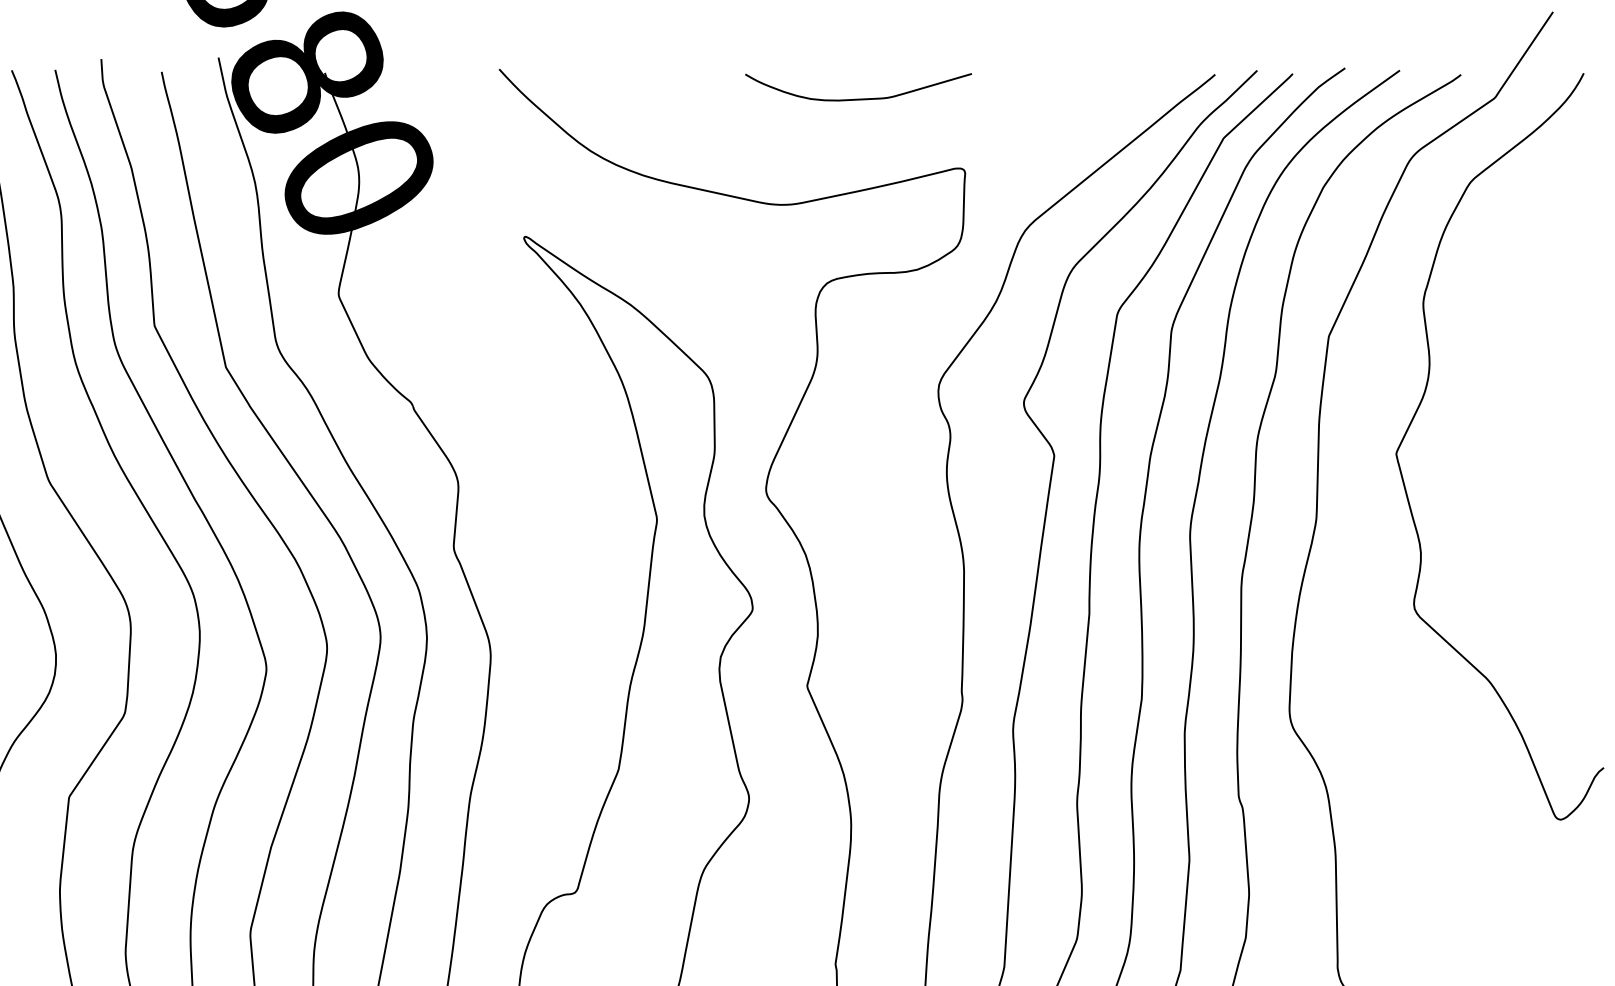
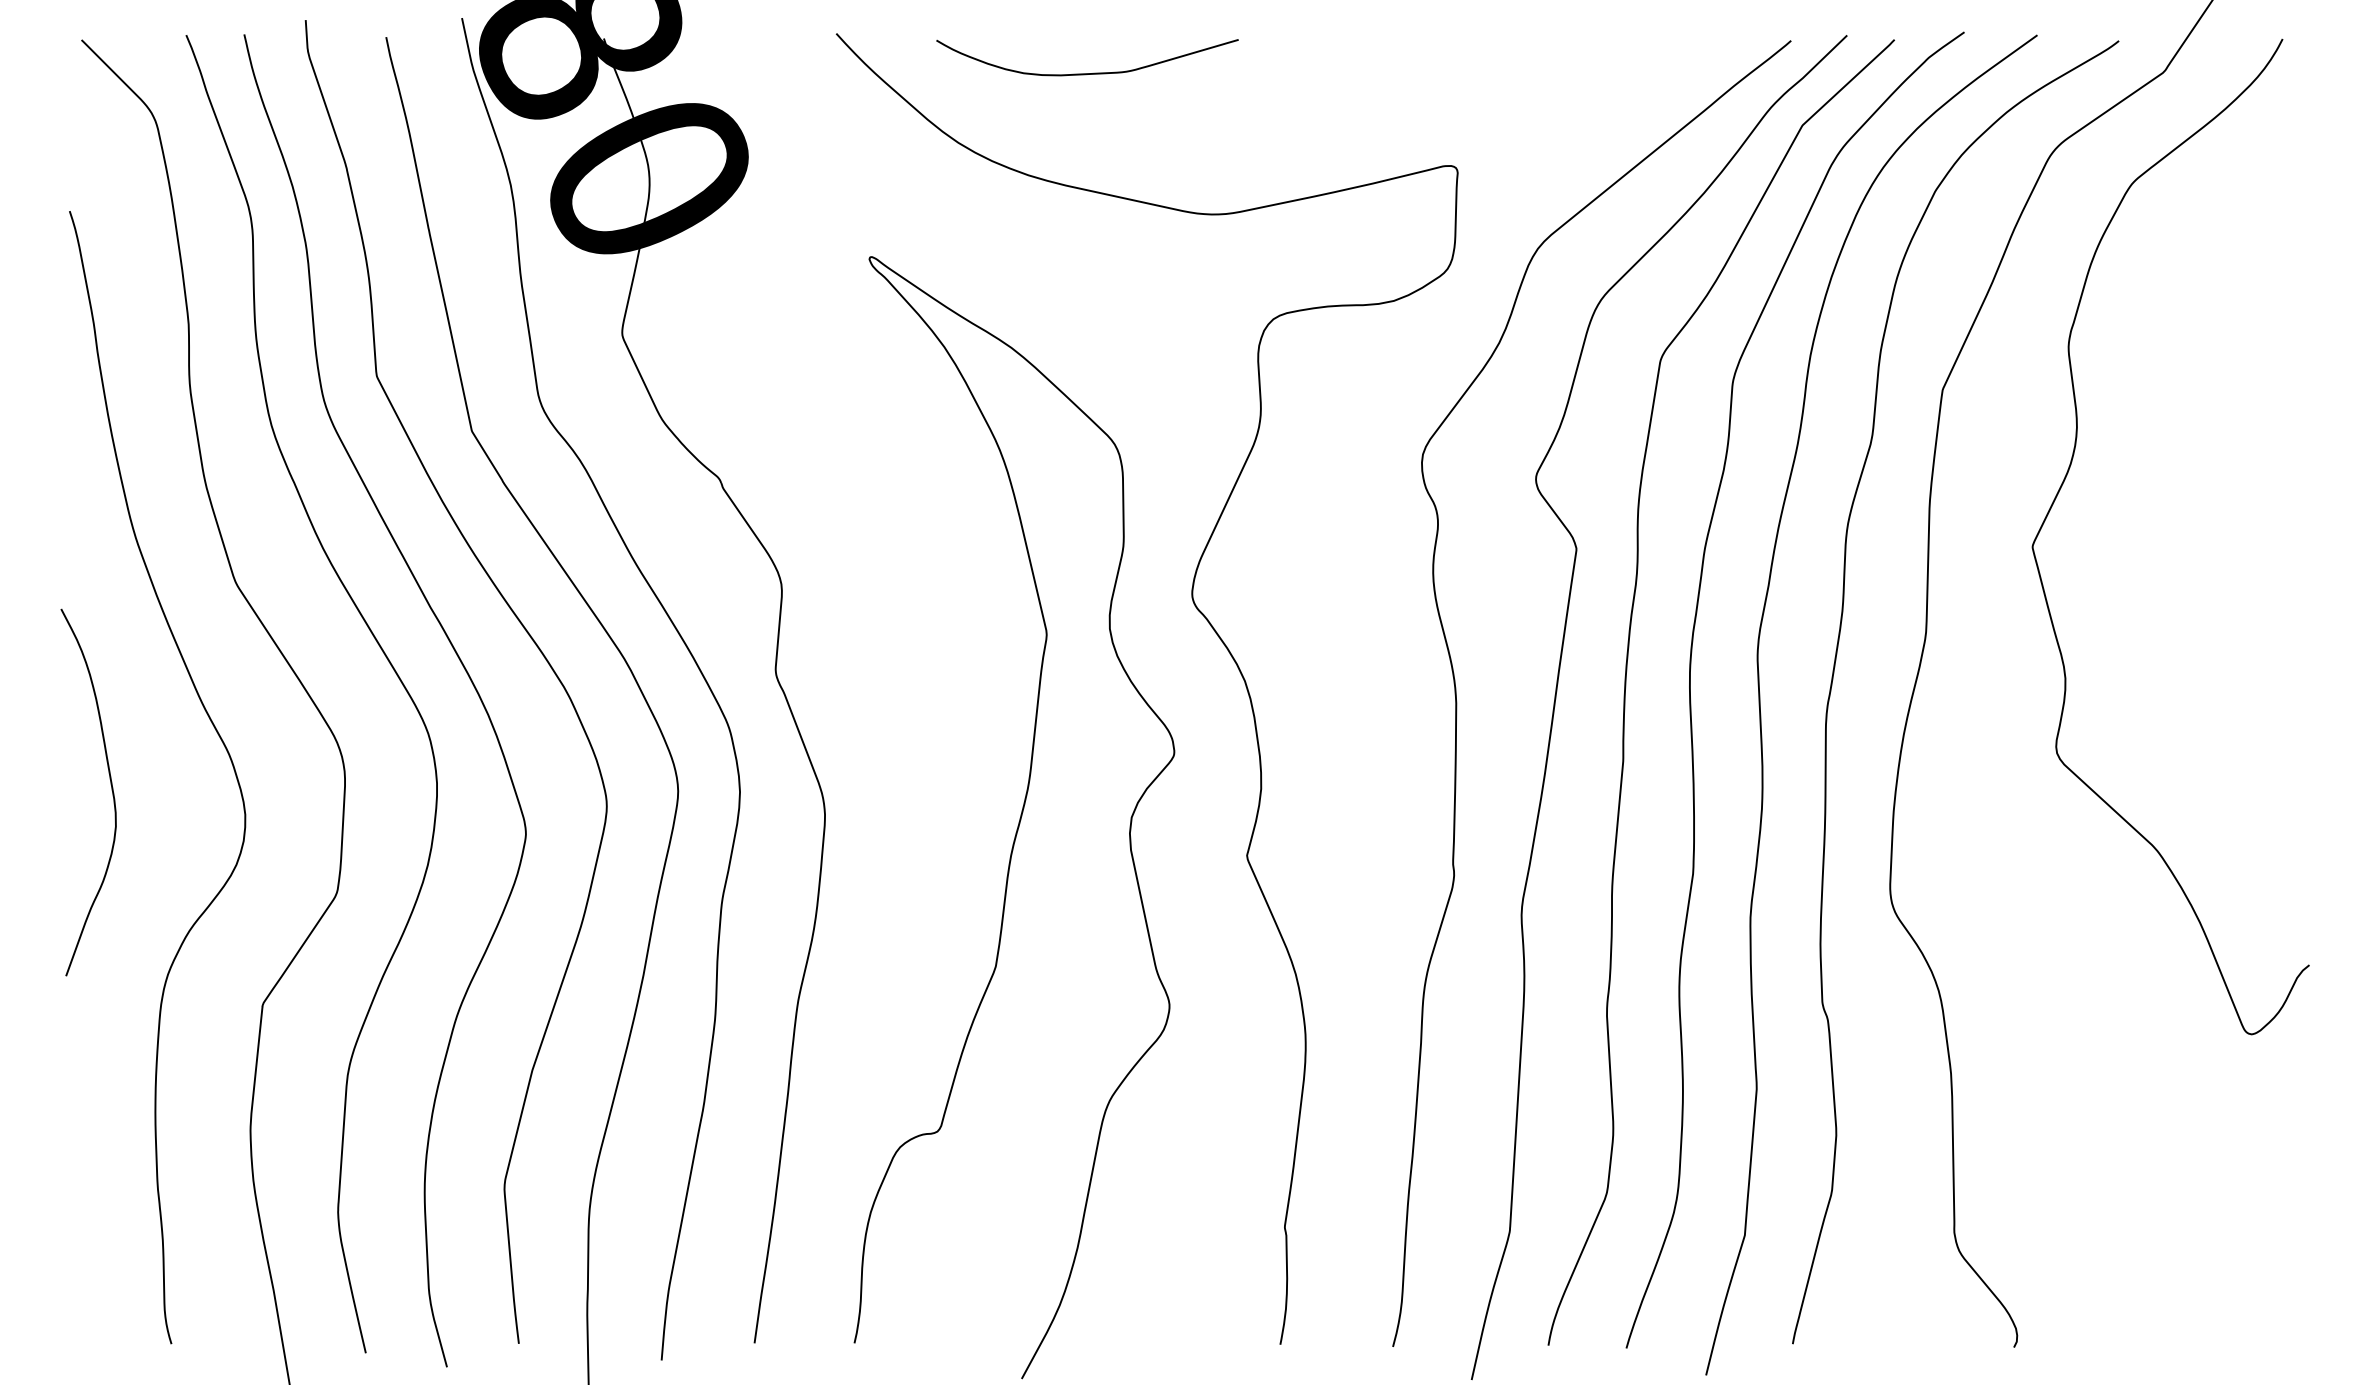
curve: (858, 99) -> (1087, 73), moved

